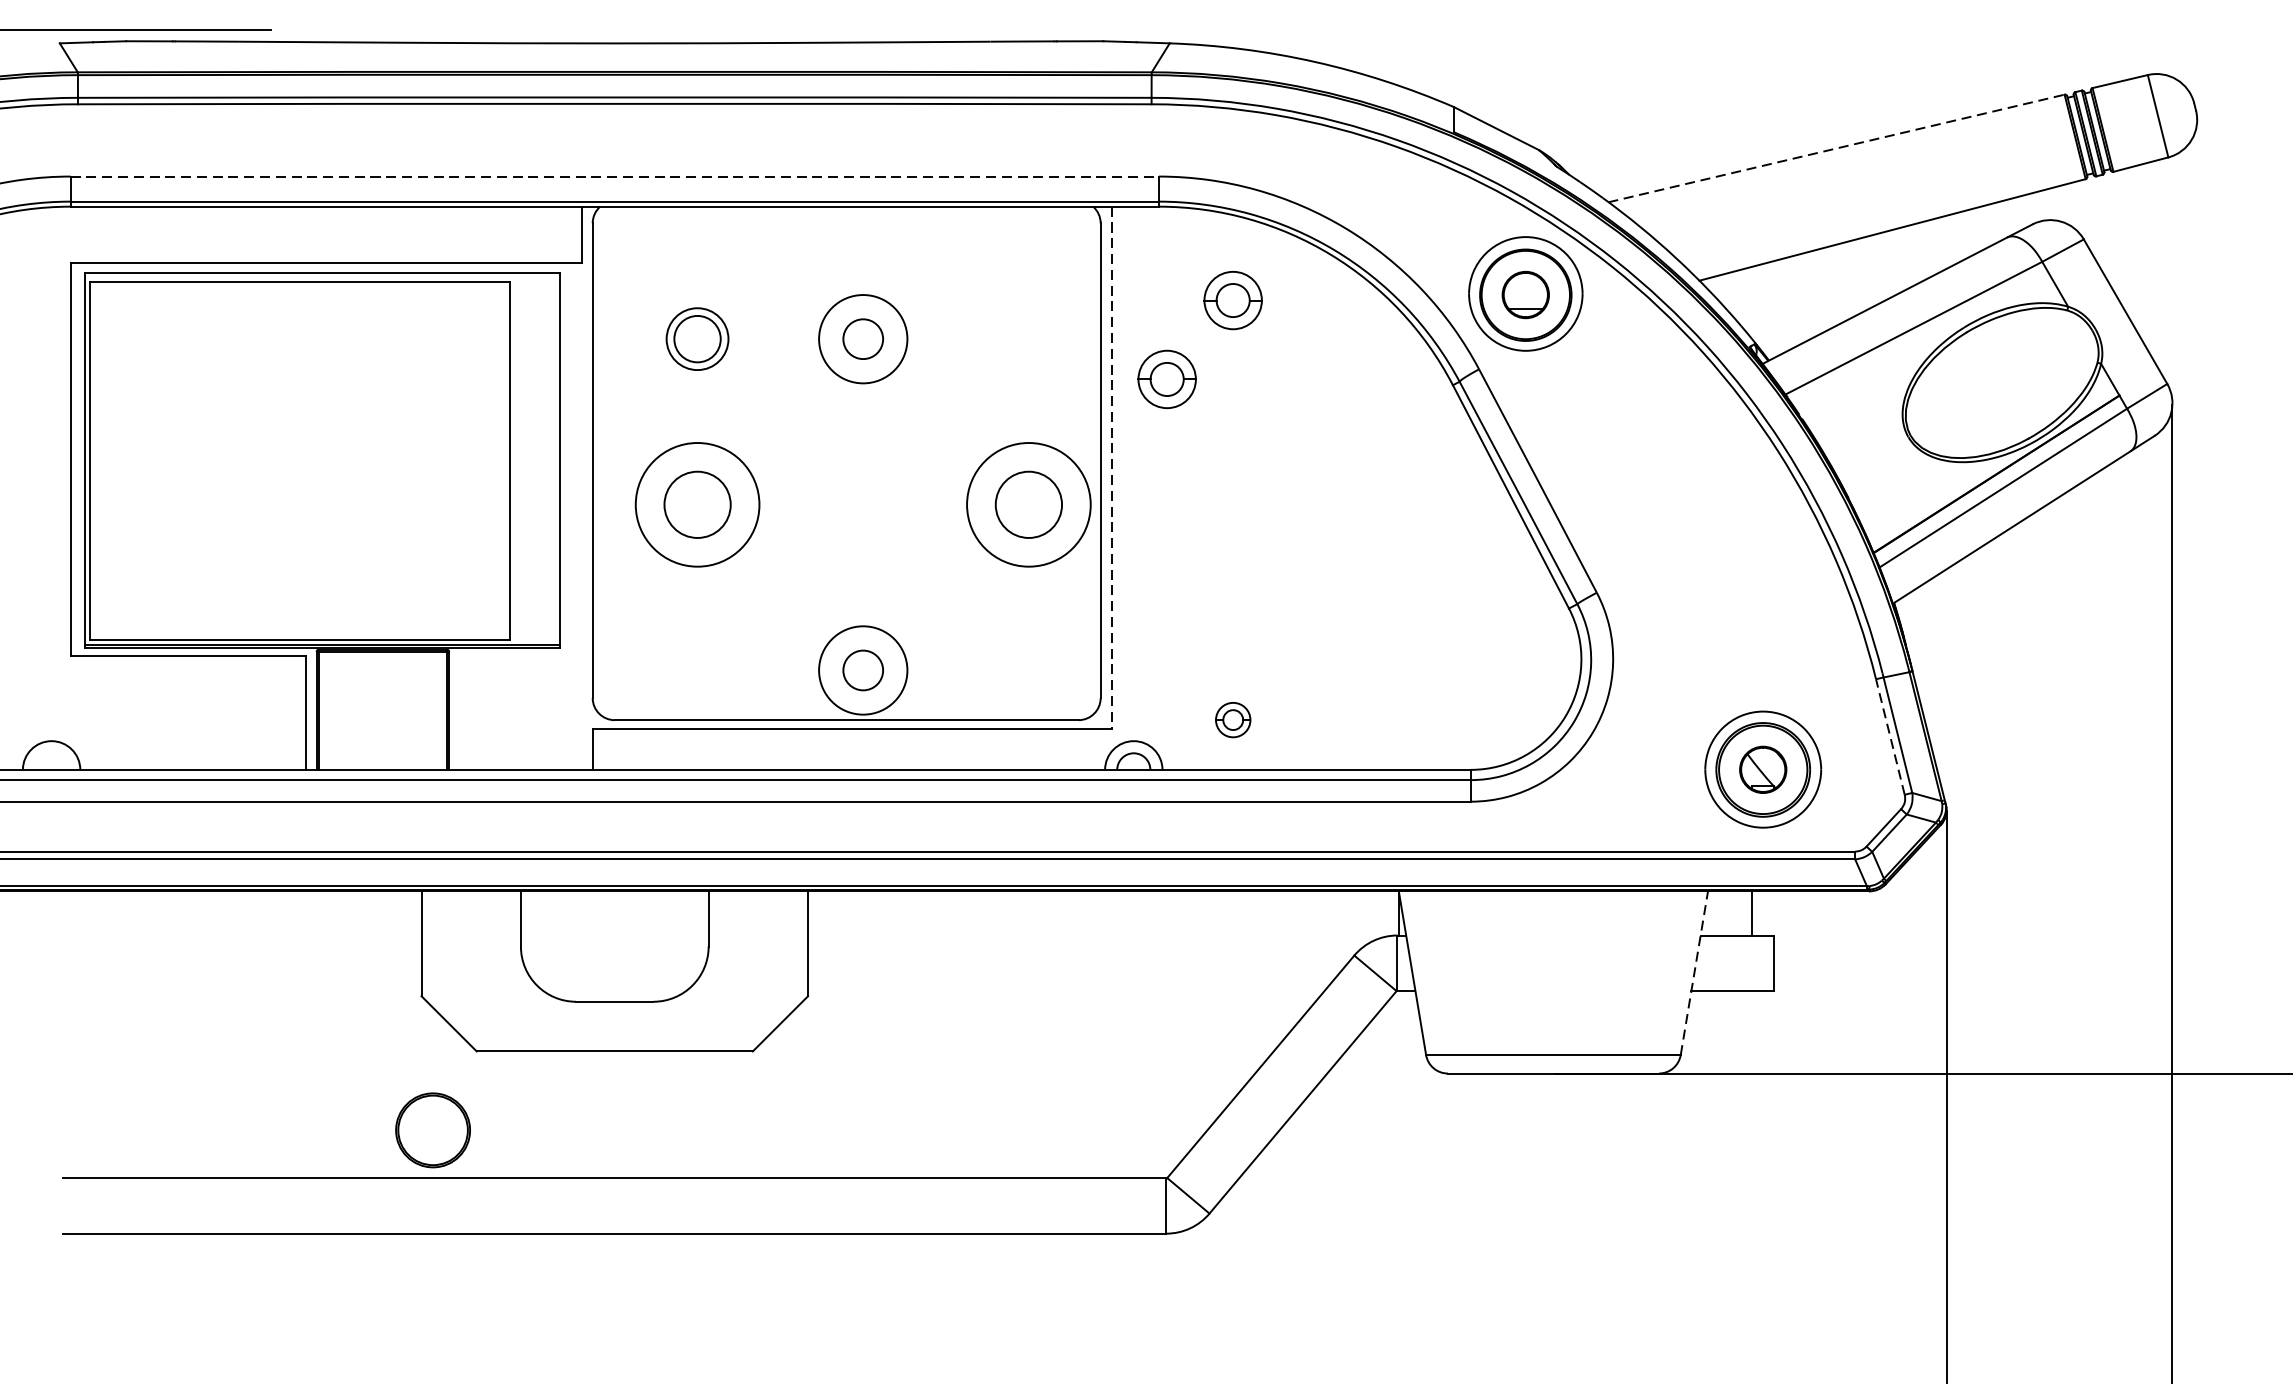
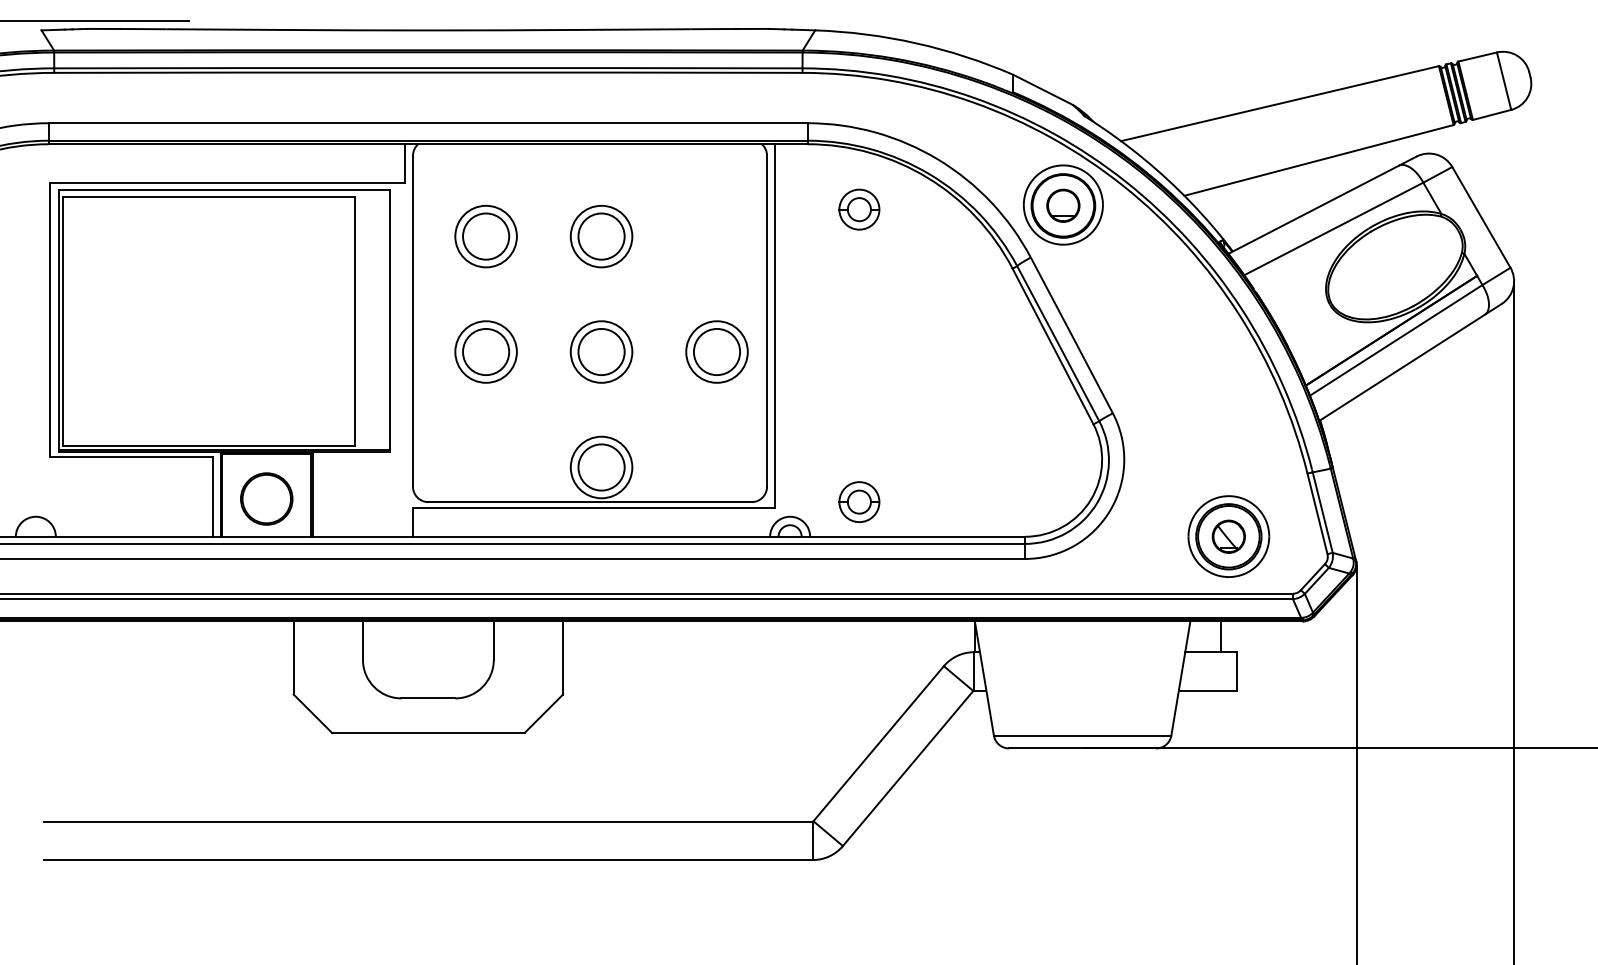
line: (1837, 148) -> (1280, 103), dashed -> solid
line: (614, 176) -> (428, 123), dashed -> solid
part: (696, 339) -> (485, 236), size x1.43
circle: (863, 339) -> (601, 236), size x1.67
part: (1167, 379) -> (813, 264), removed
line: (1111, 468) -> (774, 326), dashed -> solid
circle: (696, 504) -> (485, 351), size x0.71
part: (863, 504) -> (601, 351), added
circle: (1028, 504) -> (716, 351), size x0.71
circle: (863, 670) -> (601, 467), size x1.67
part: (1233, 719) -> (859, 501), size x1.67
line: (1890, 736) -> (1317, 513), dashed -> solid
line: (1693, 973) -> (1180, 678), dashed -> solid
part: (432, 1129) -> (266, 498), moved

